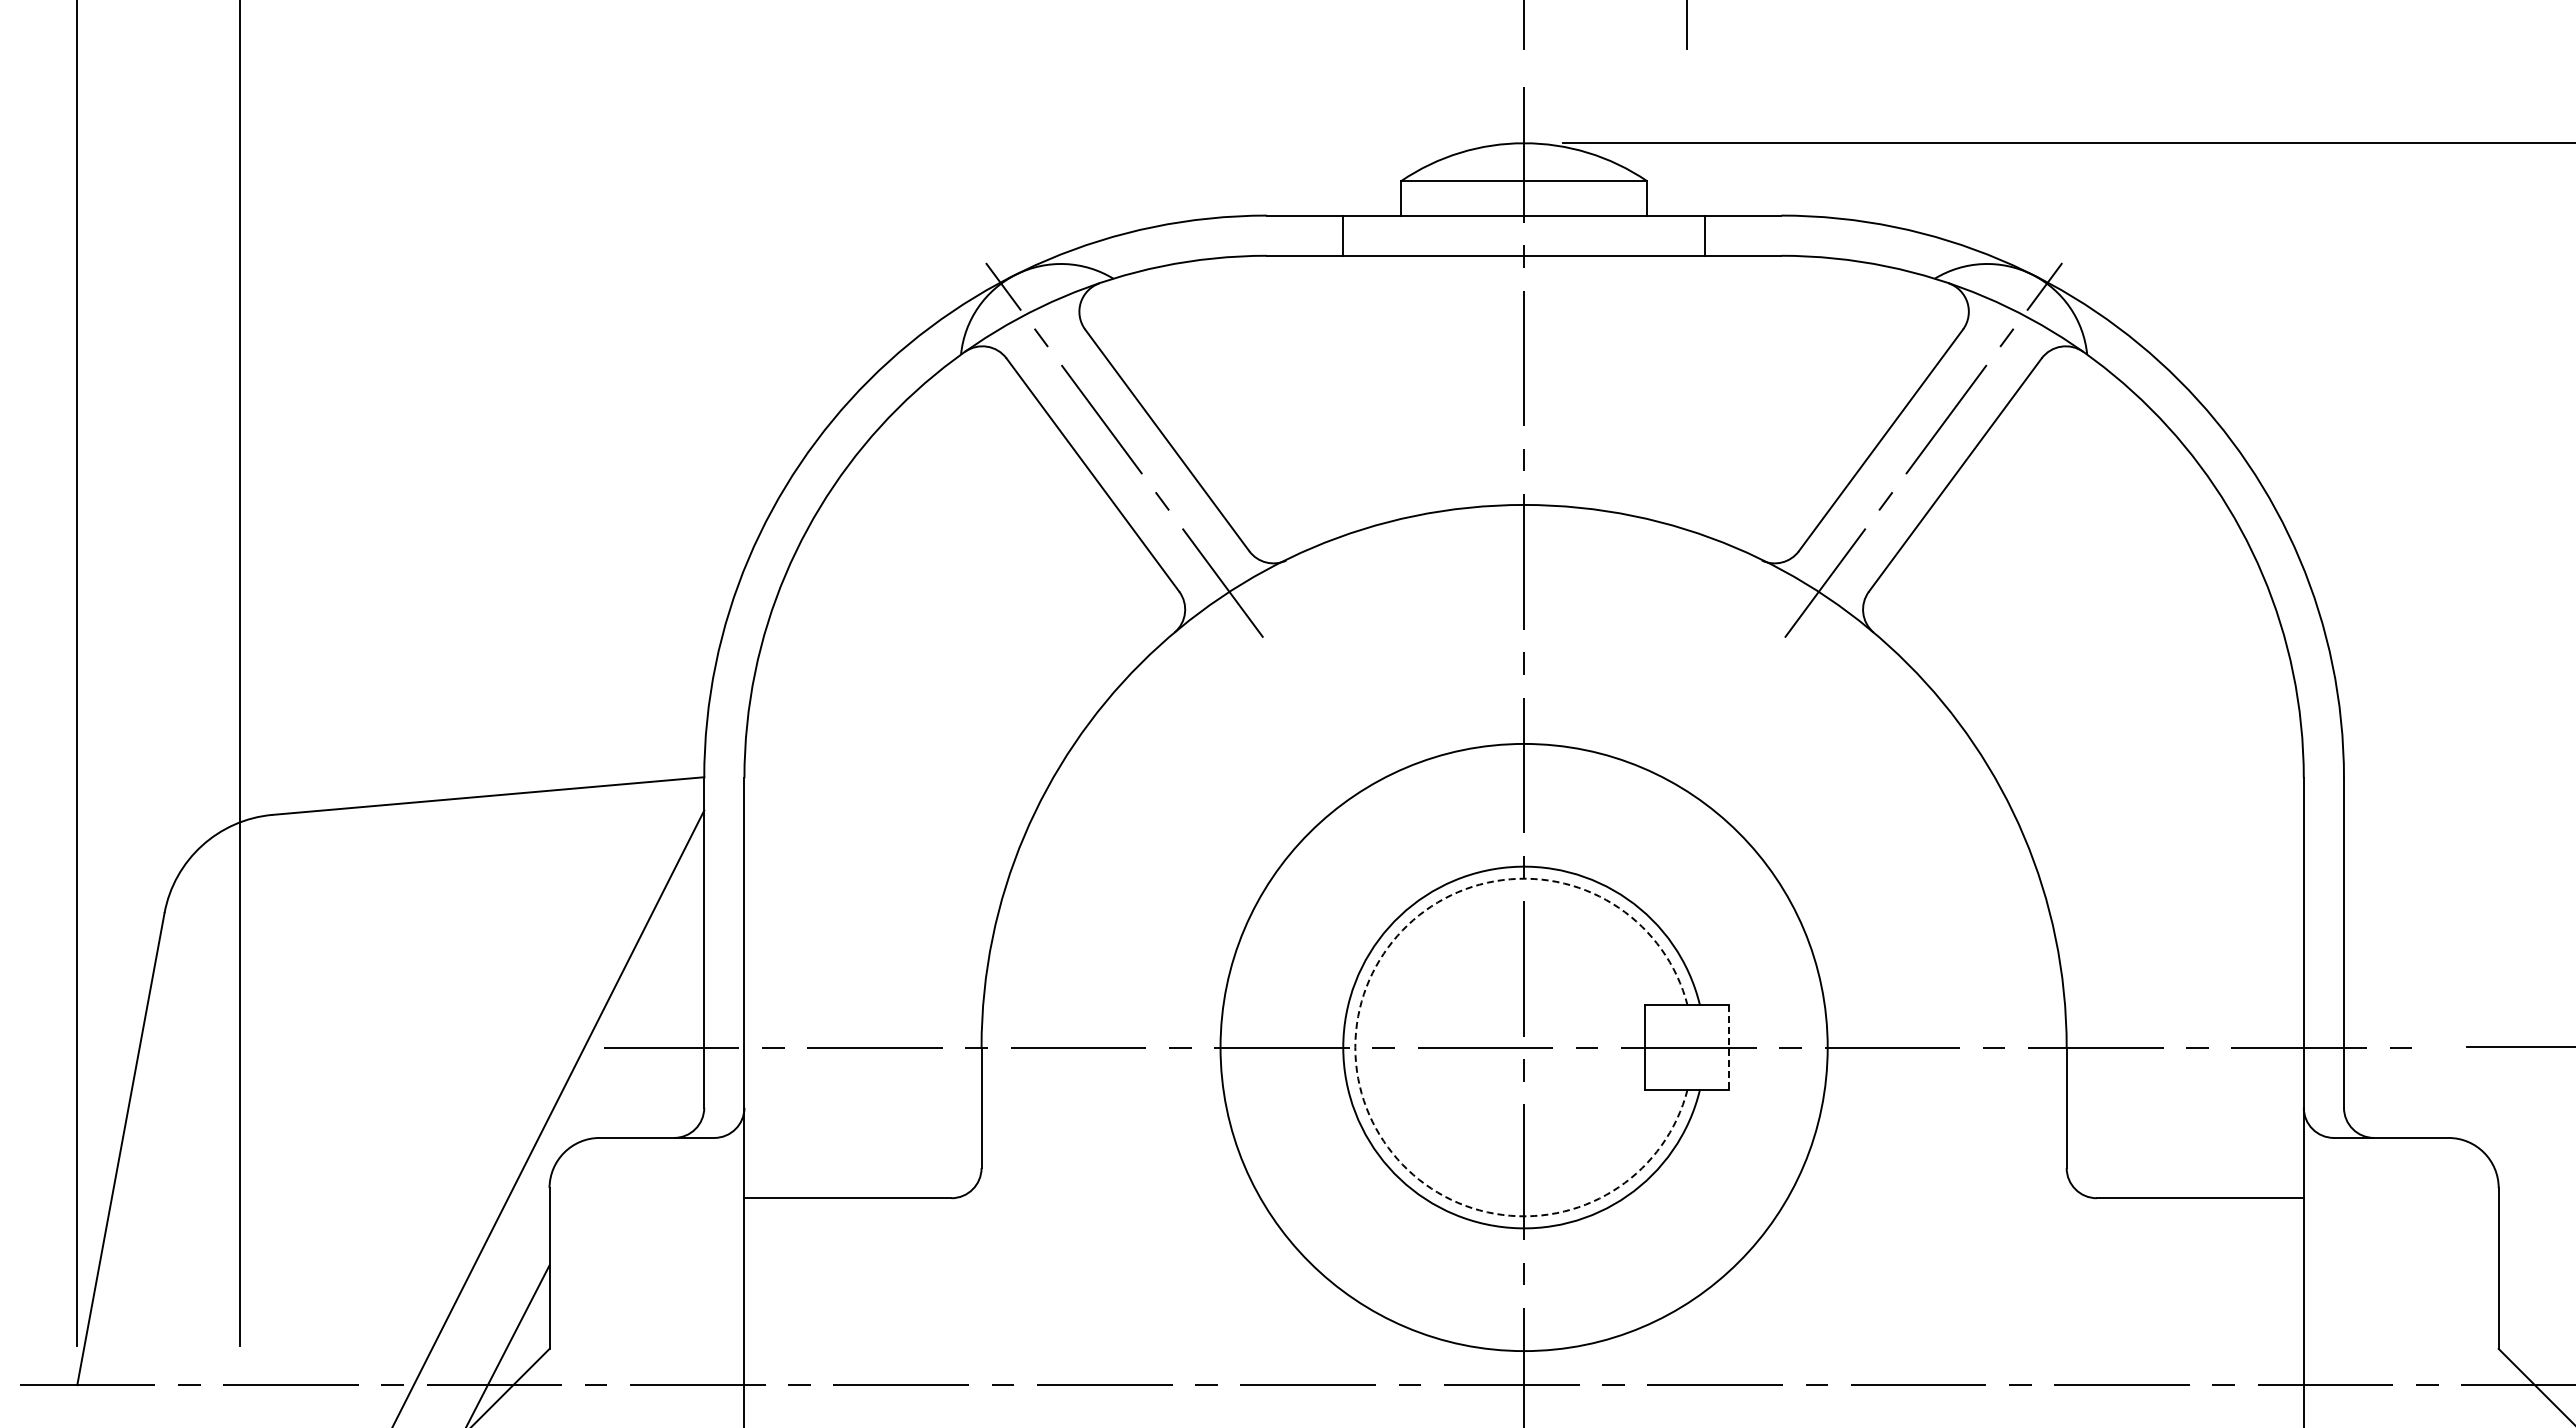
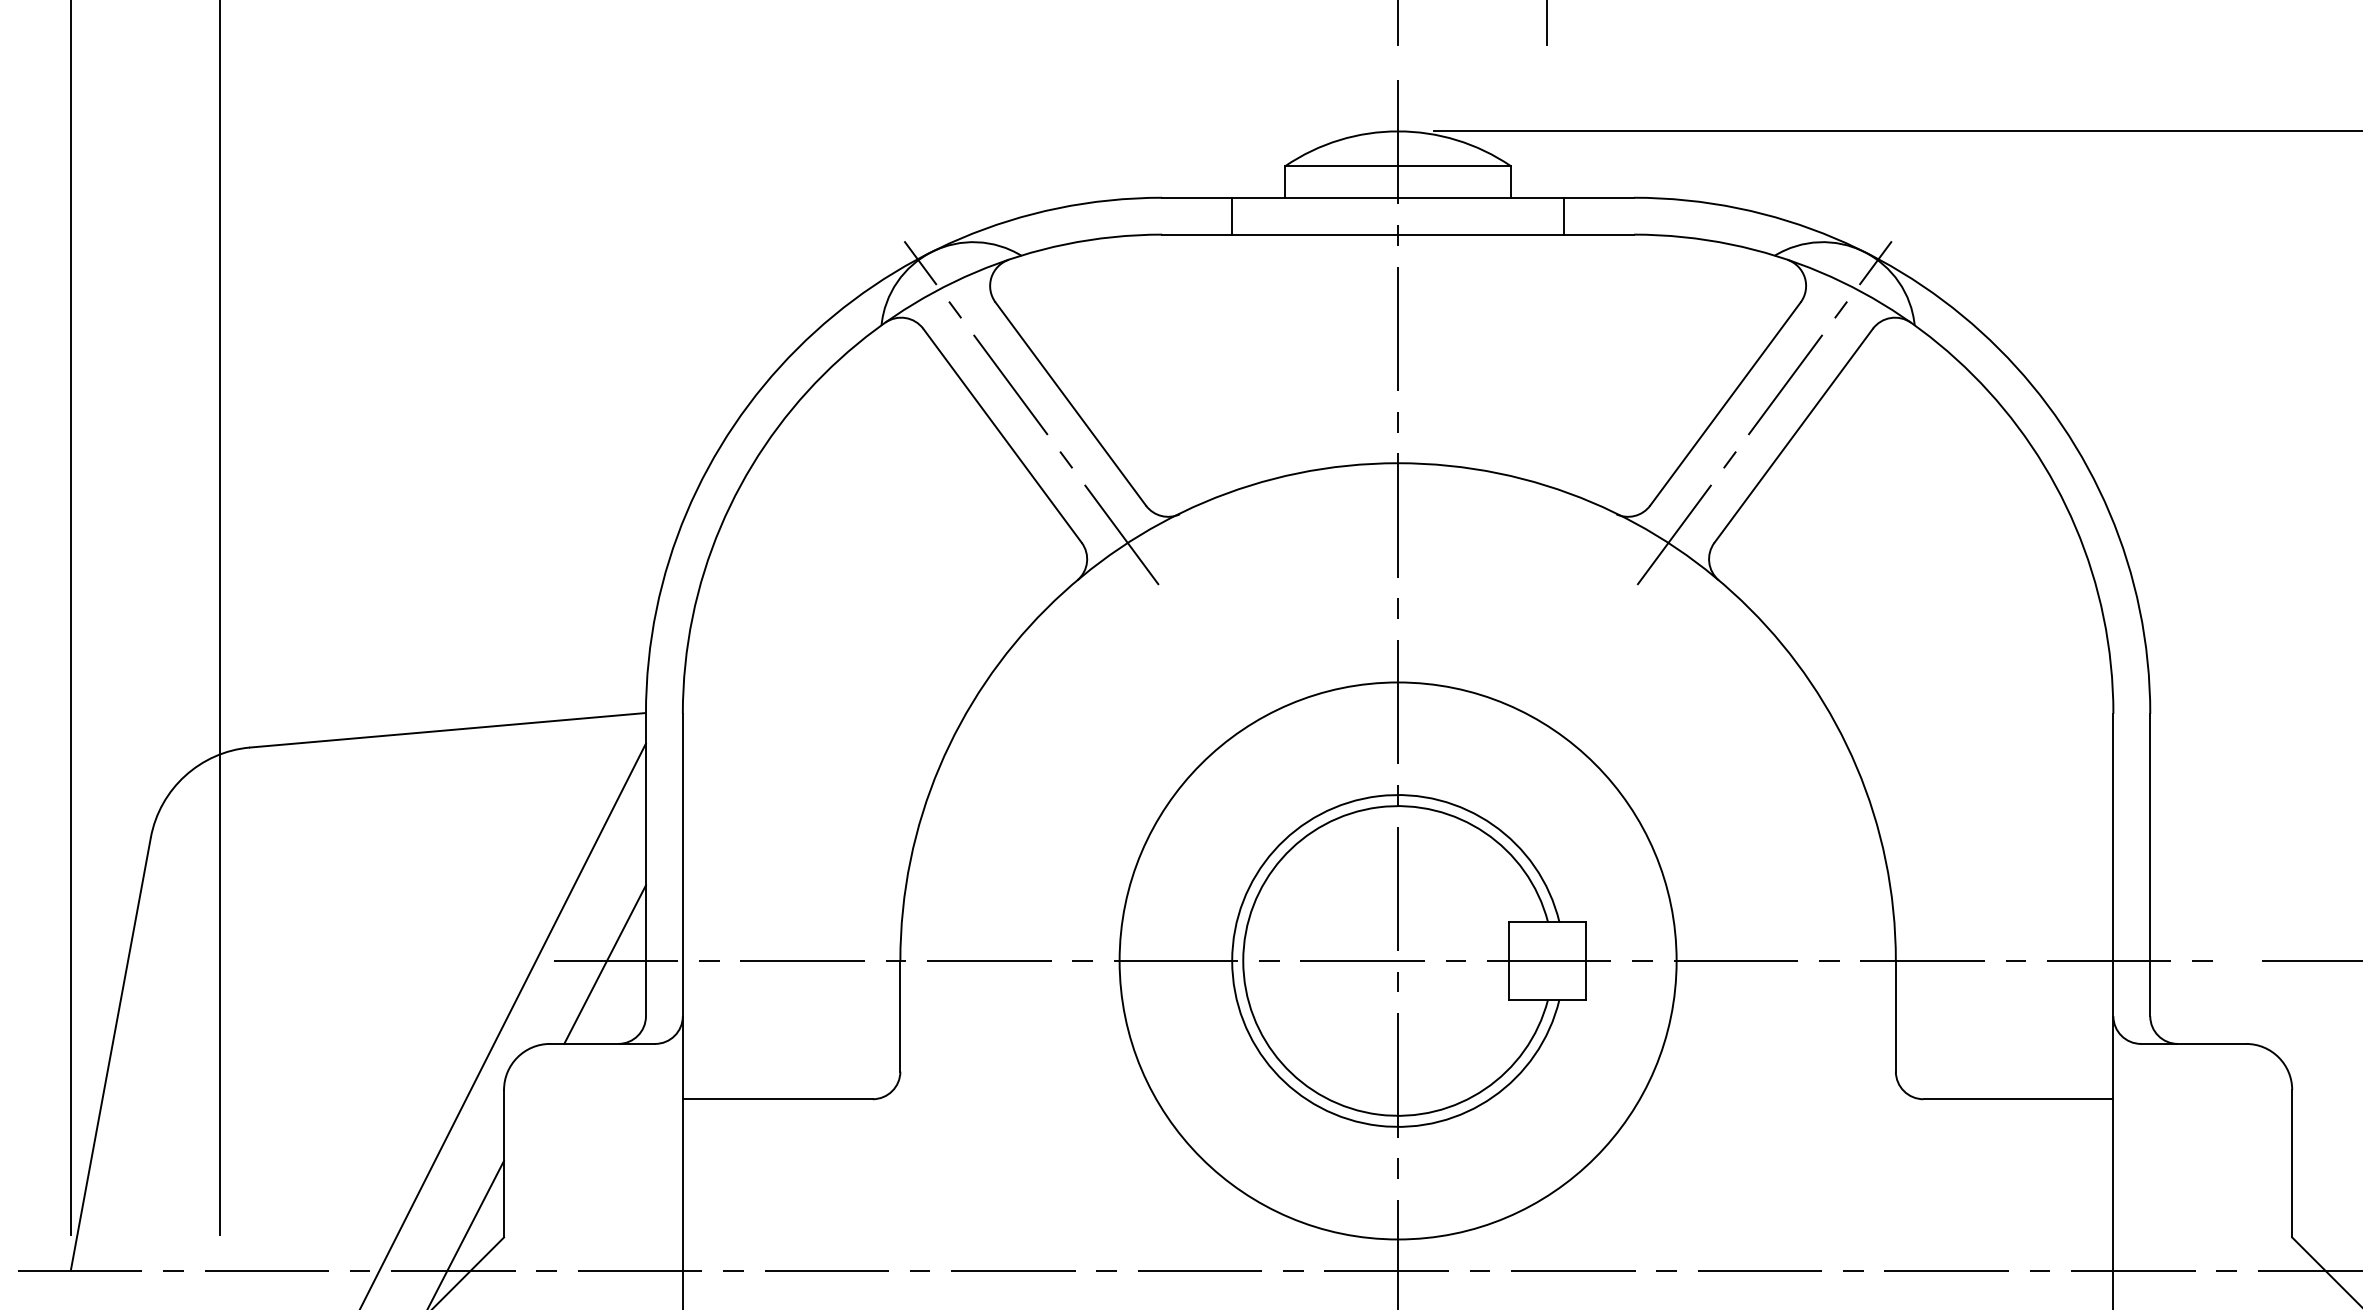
arc: (1355, 1047) -> (1243, 960), dashed -> solid
line: (1729, 1048) -> (1586, 961), dashed -> solid
line: (659, 1051) -> (604, 964), added

